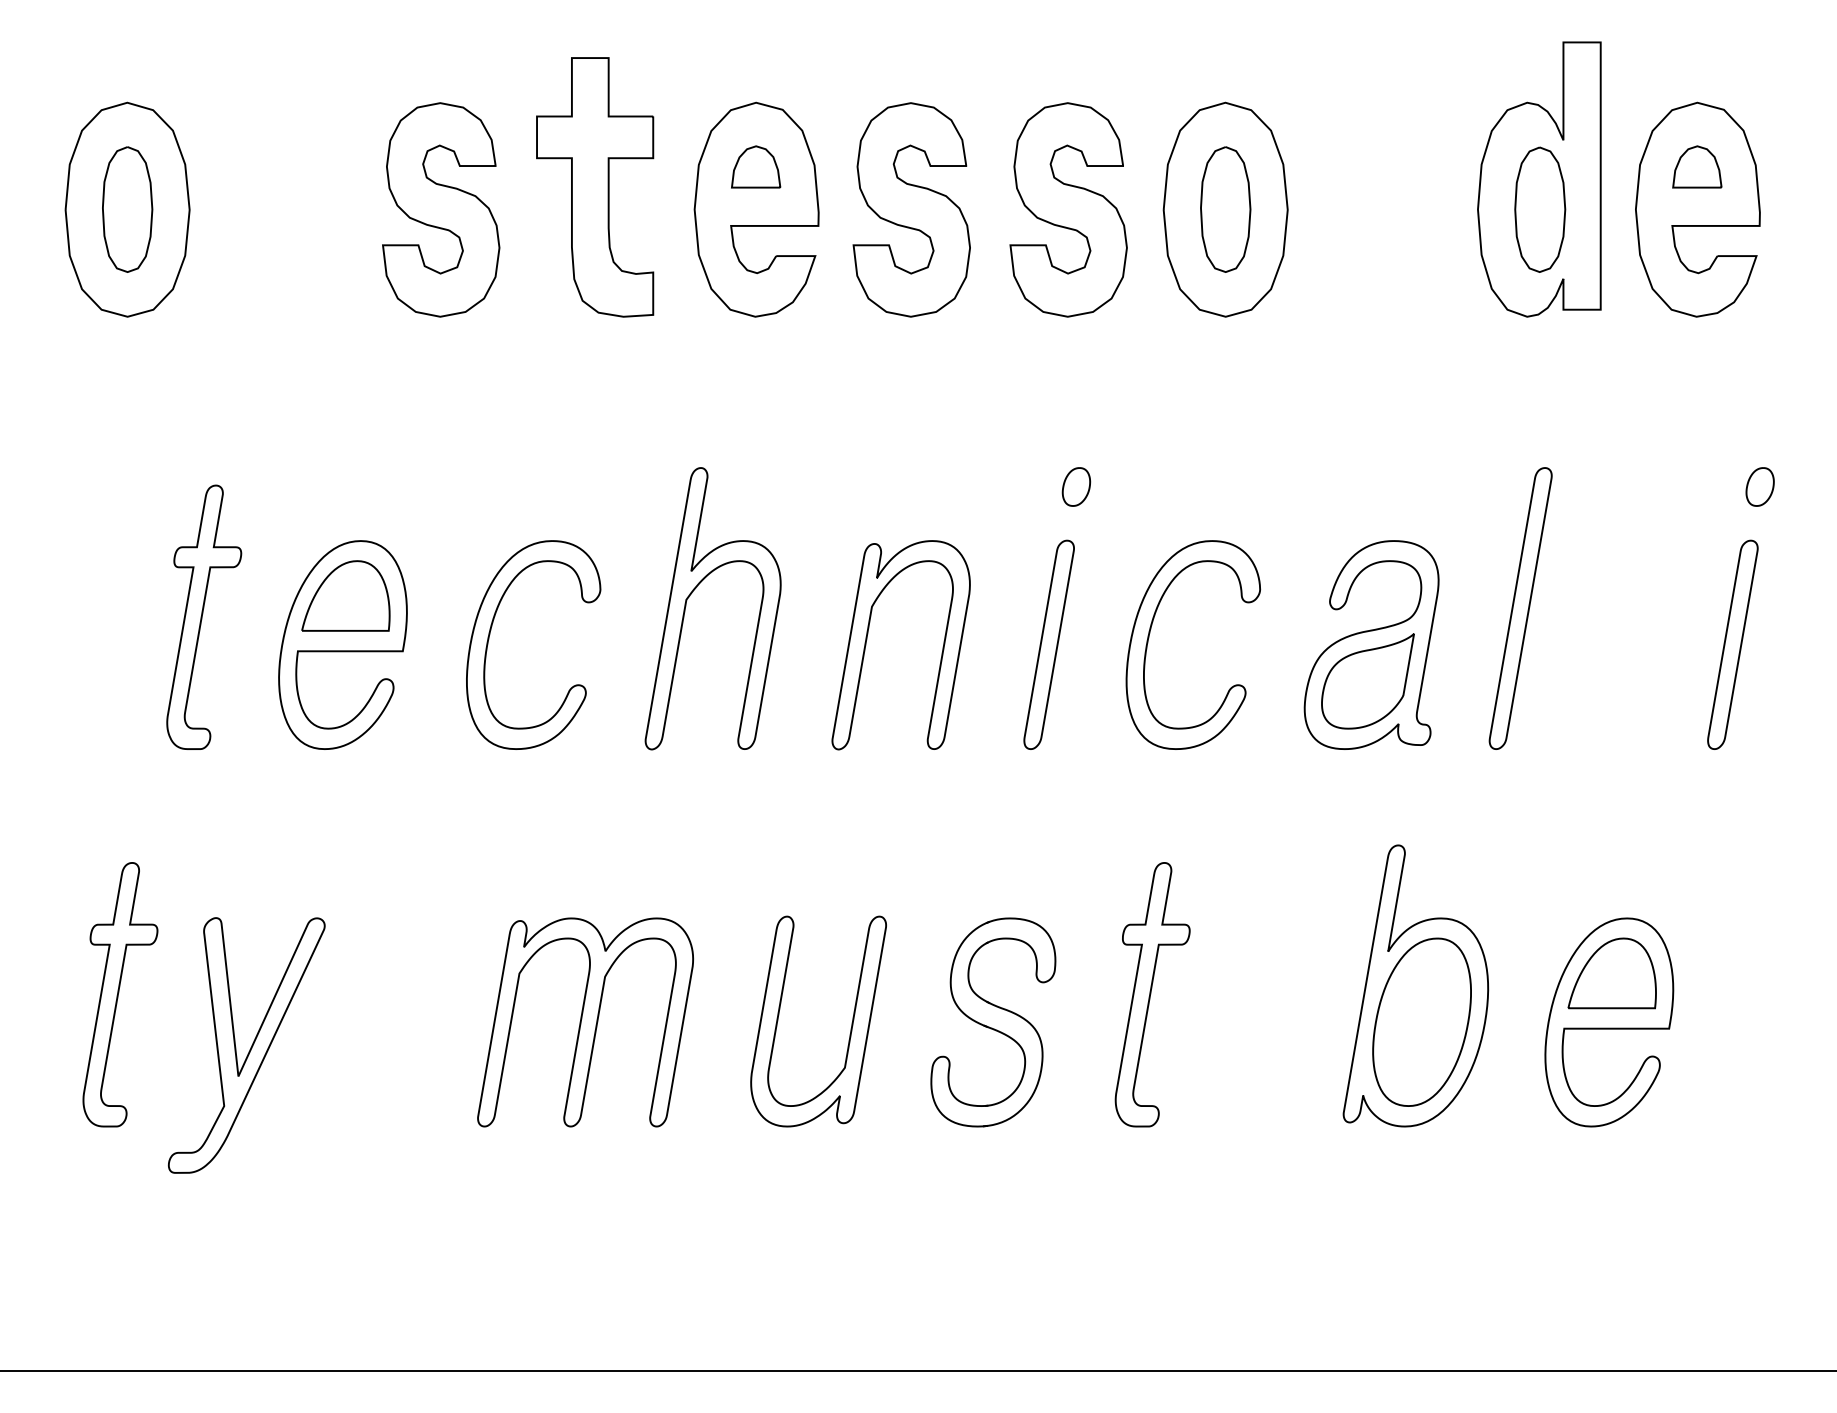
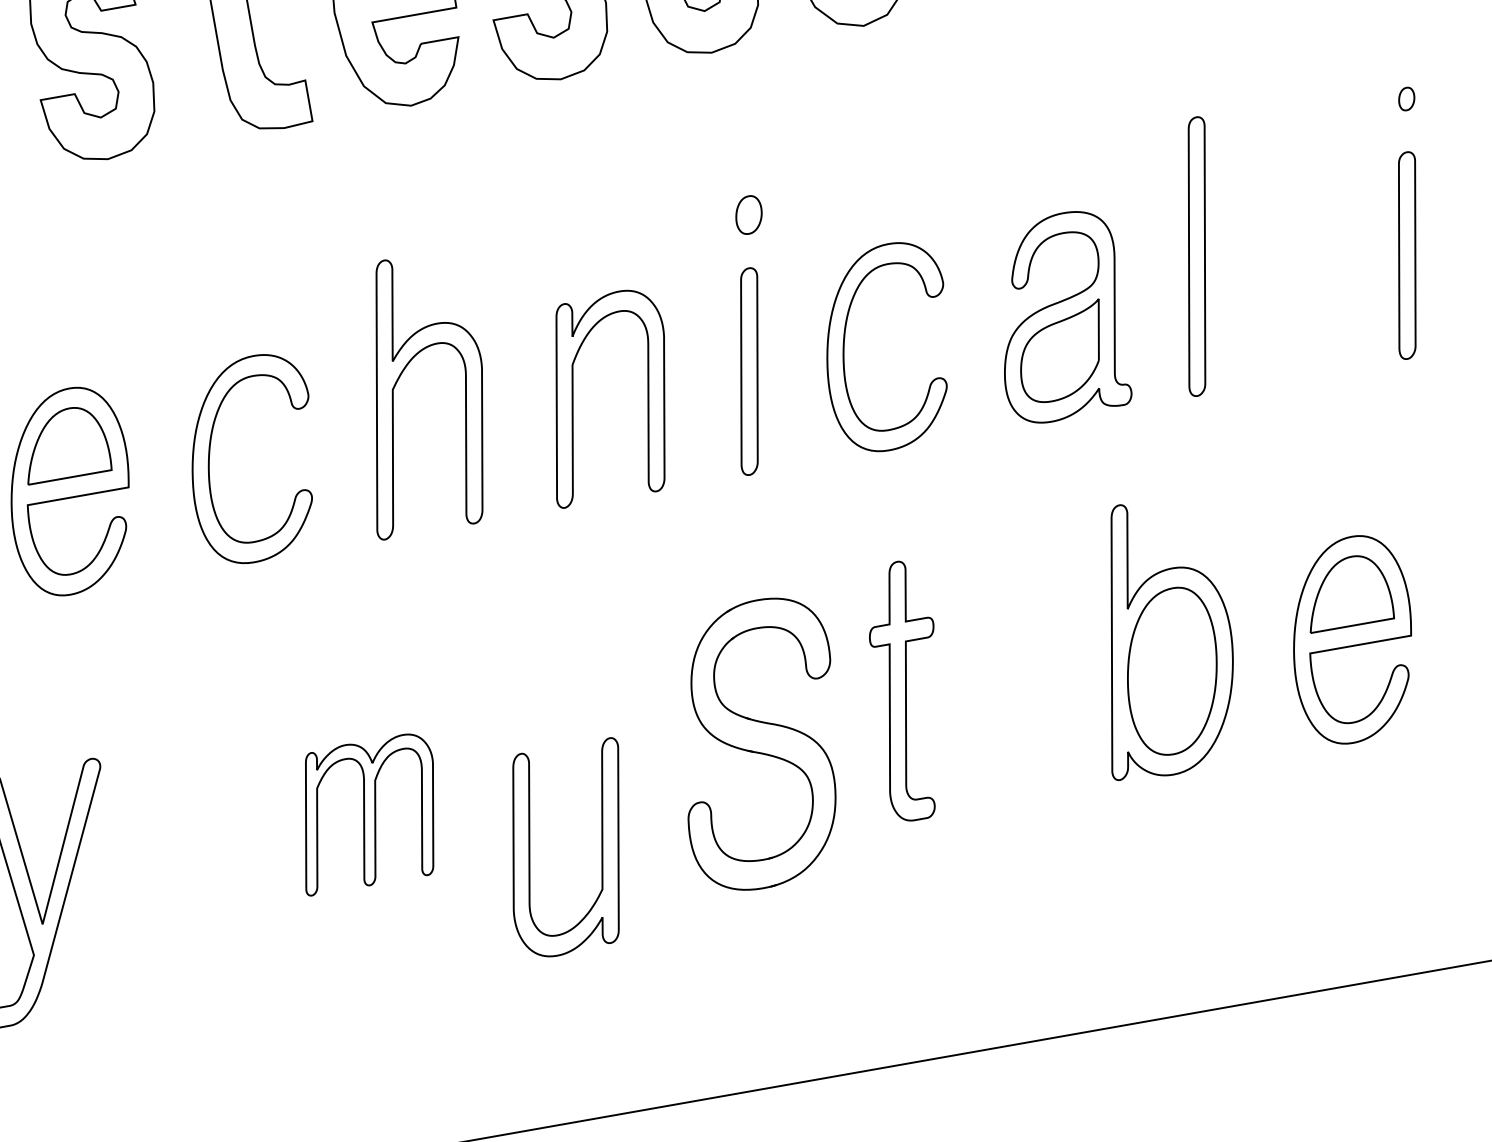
part: (1759, 486) -> (1406, 98), size x0.6
part: (585, 1022) -> (367, 813), size x0.7
part: (993, 1022) -> (759, 744), size x1.4
part: (850, 1028) -> (601, 850), moved

